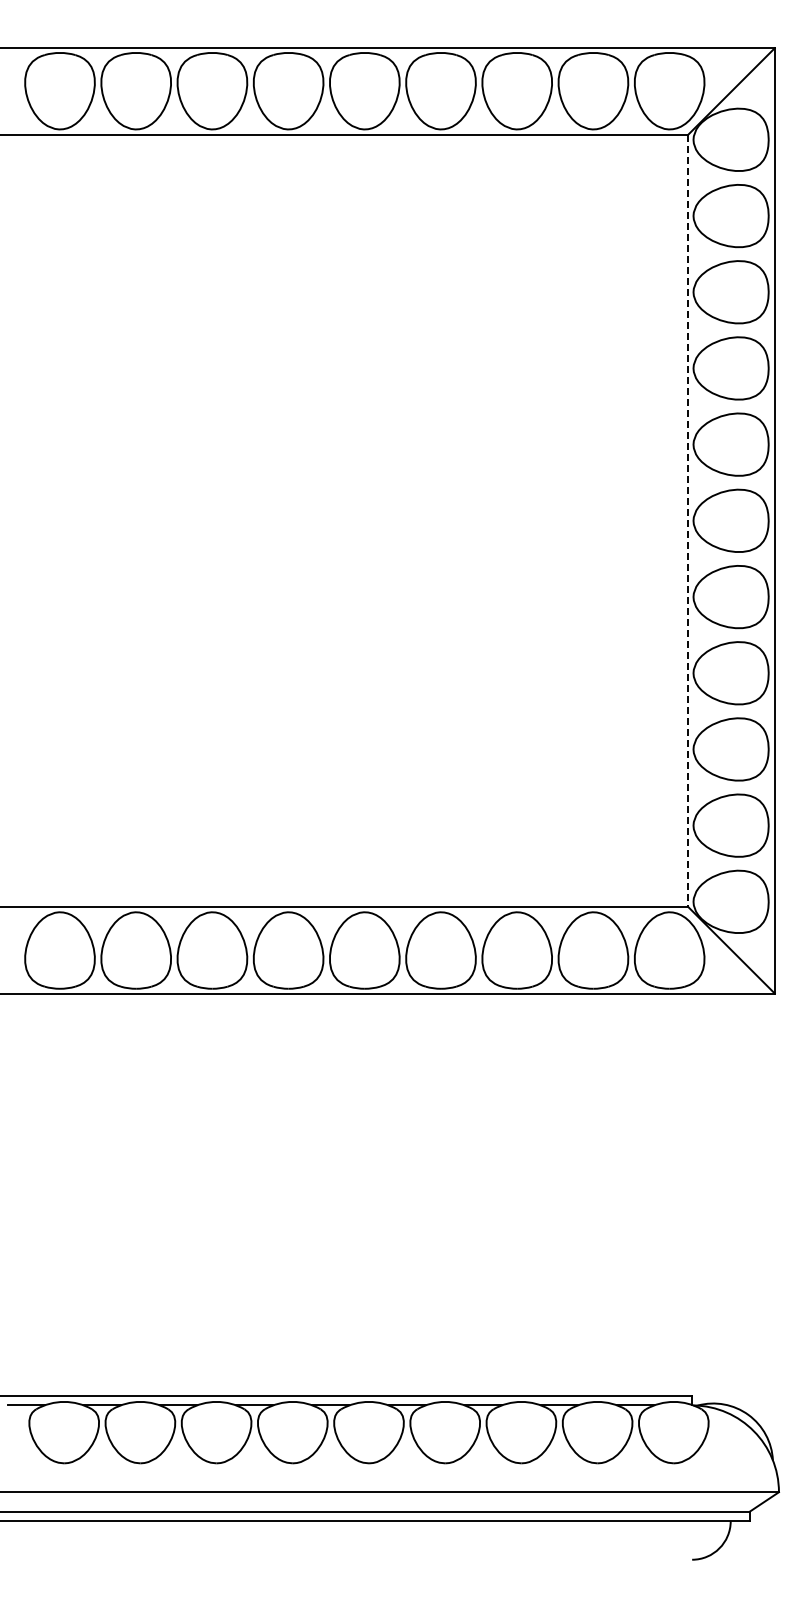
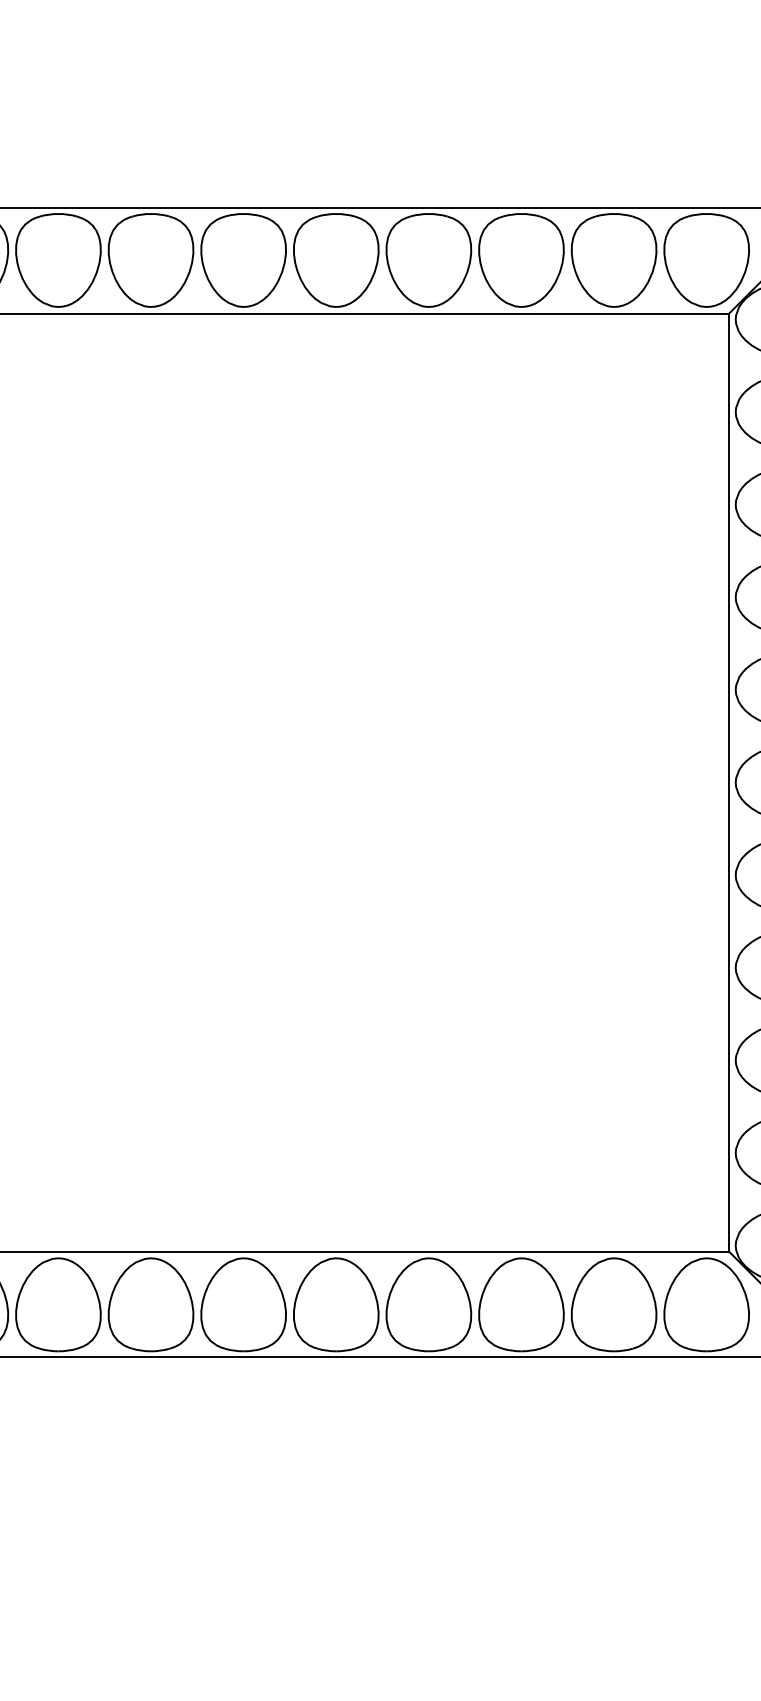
line: (687, 520) -> (728, 782), dashed -> solid

